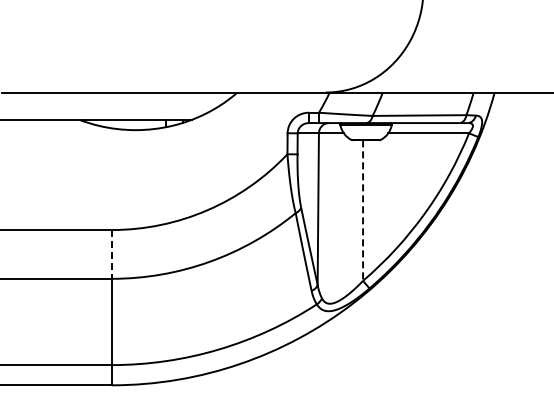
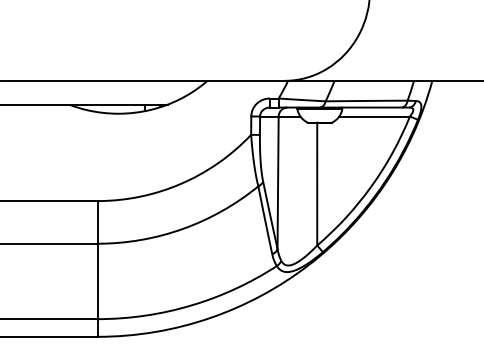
line: (363, 211) -> (317, 184), dashed -> solid
line: (111, 254) -> (97, 222), dashed -> solid

